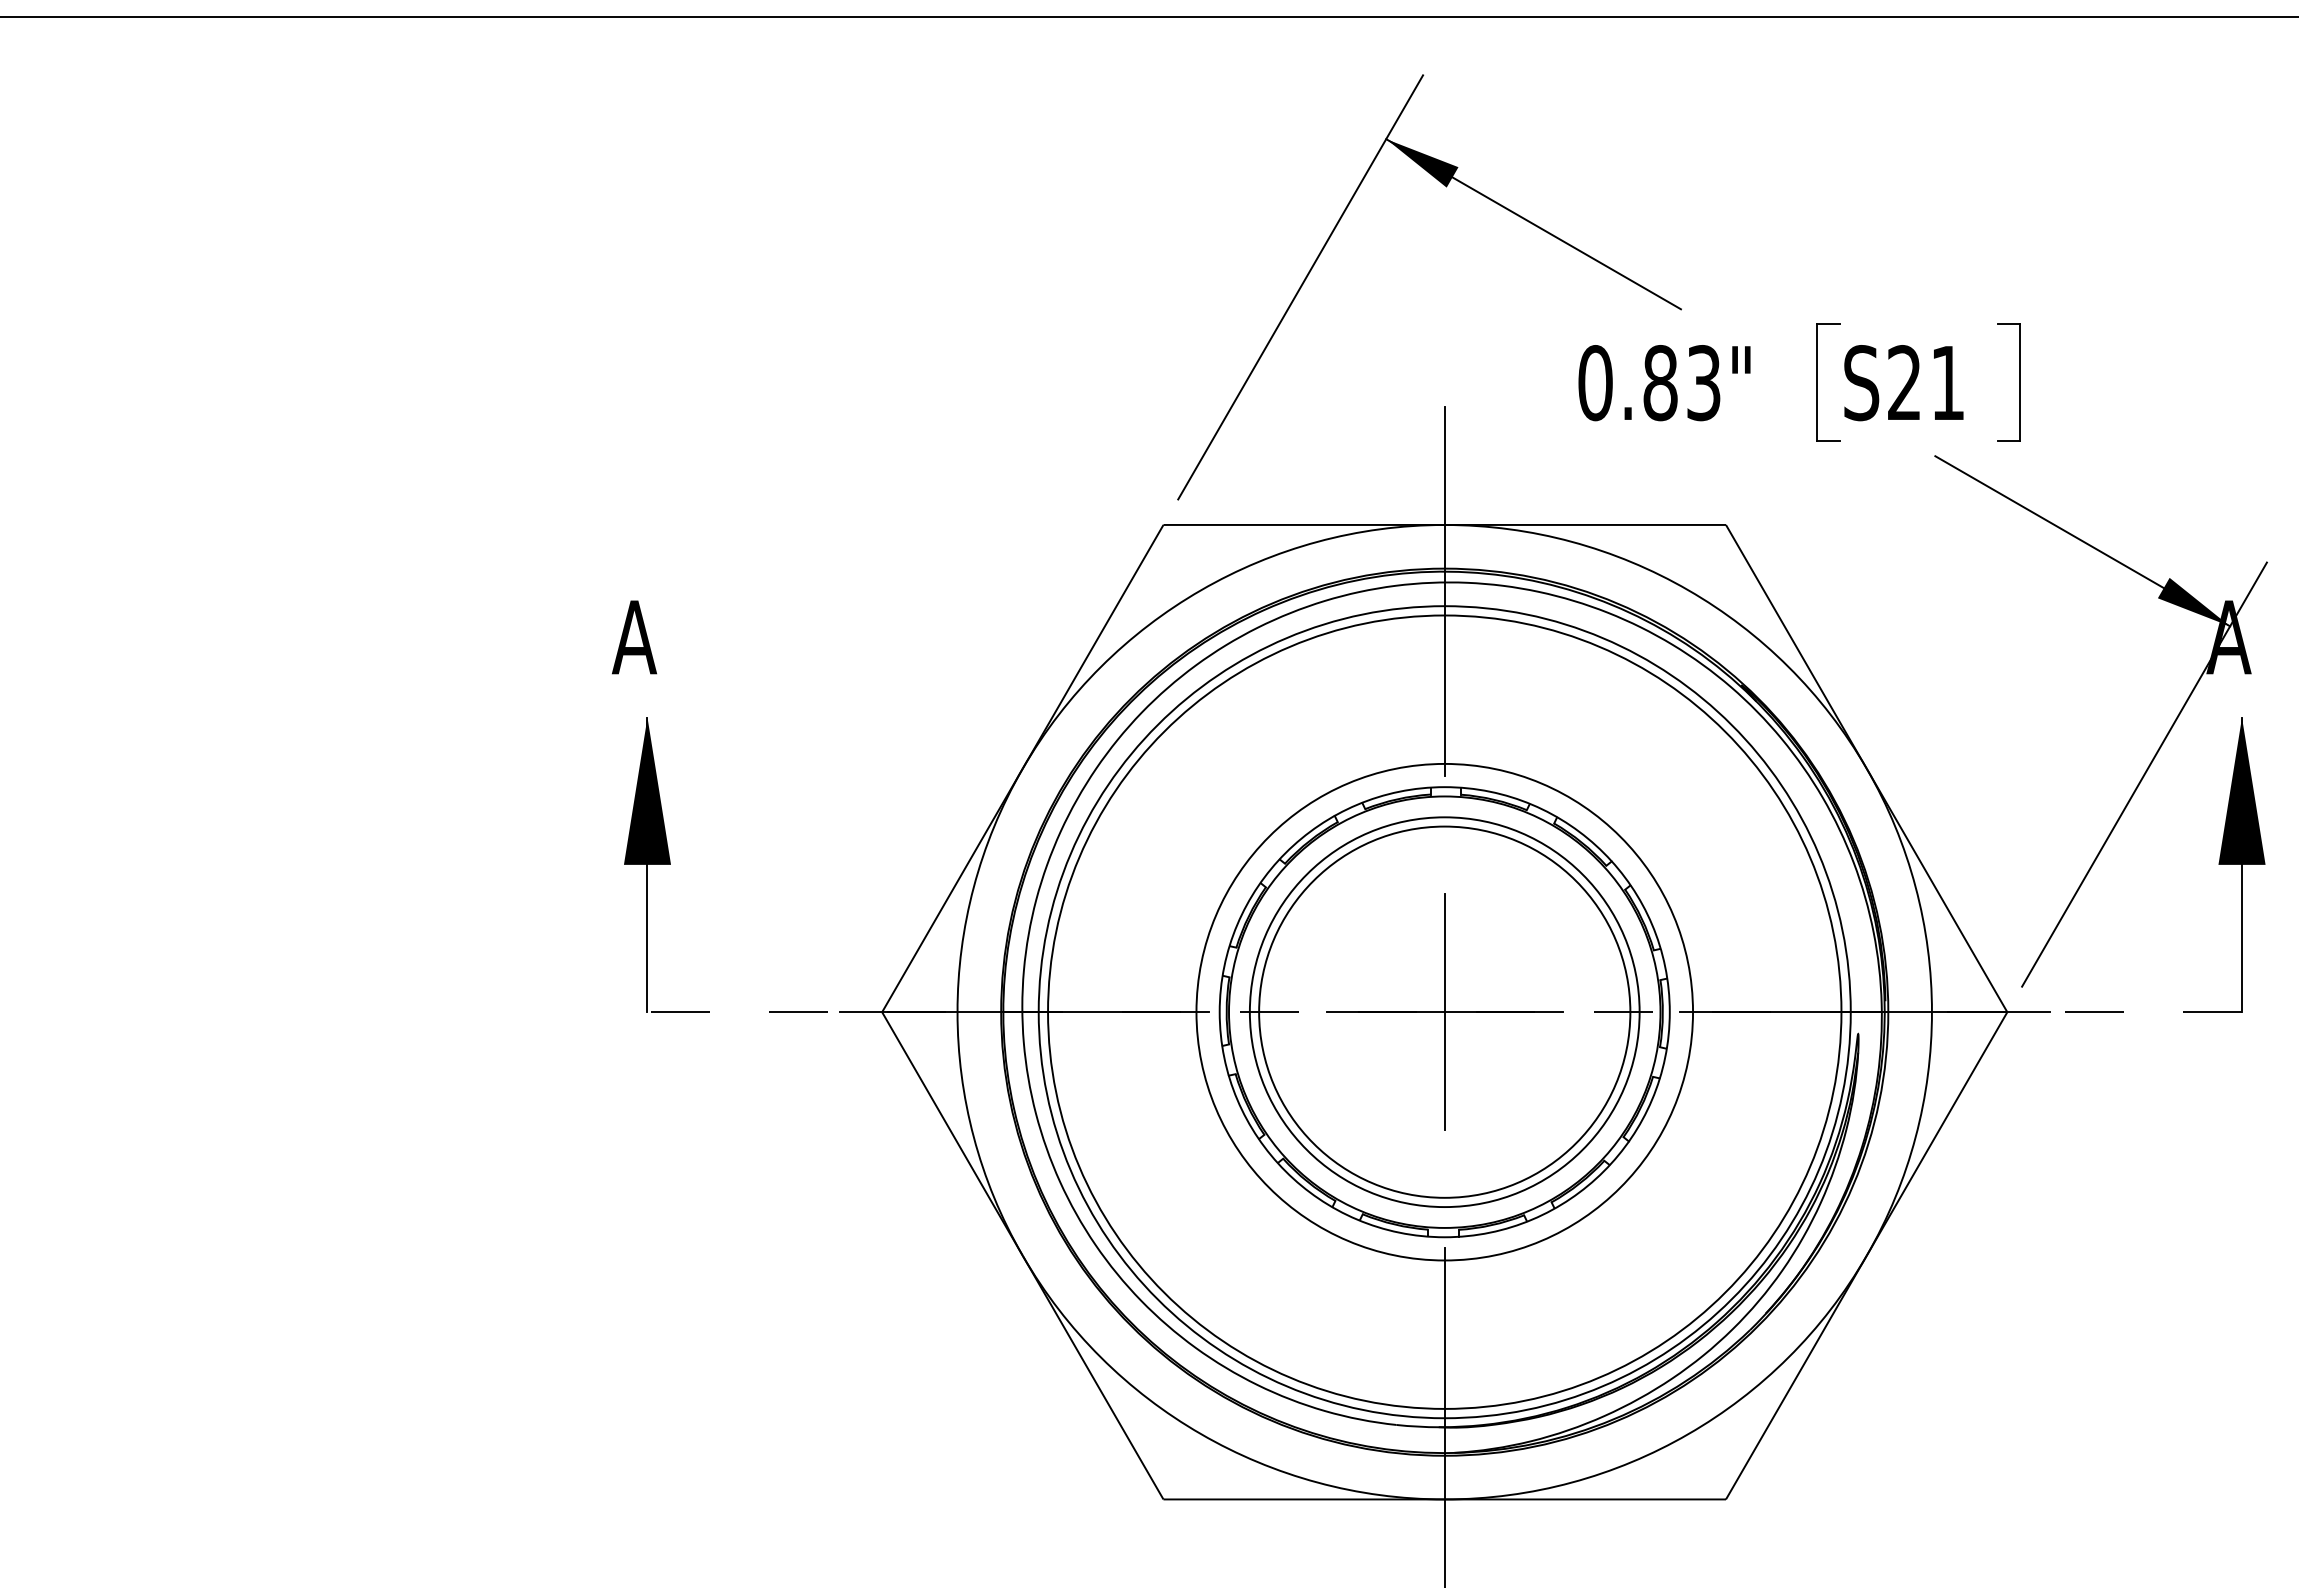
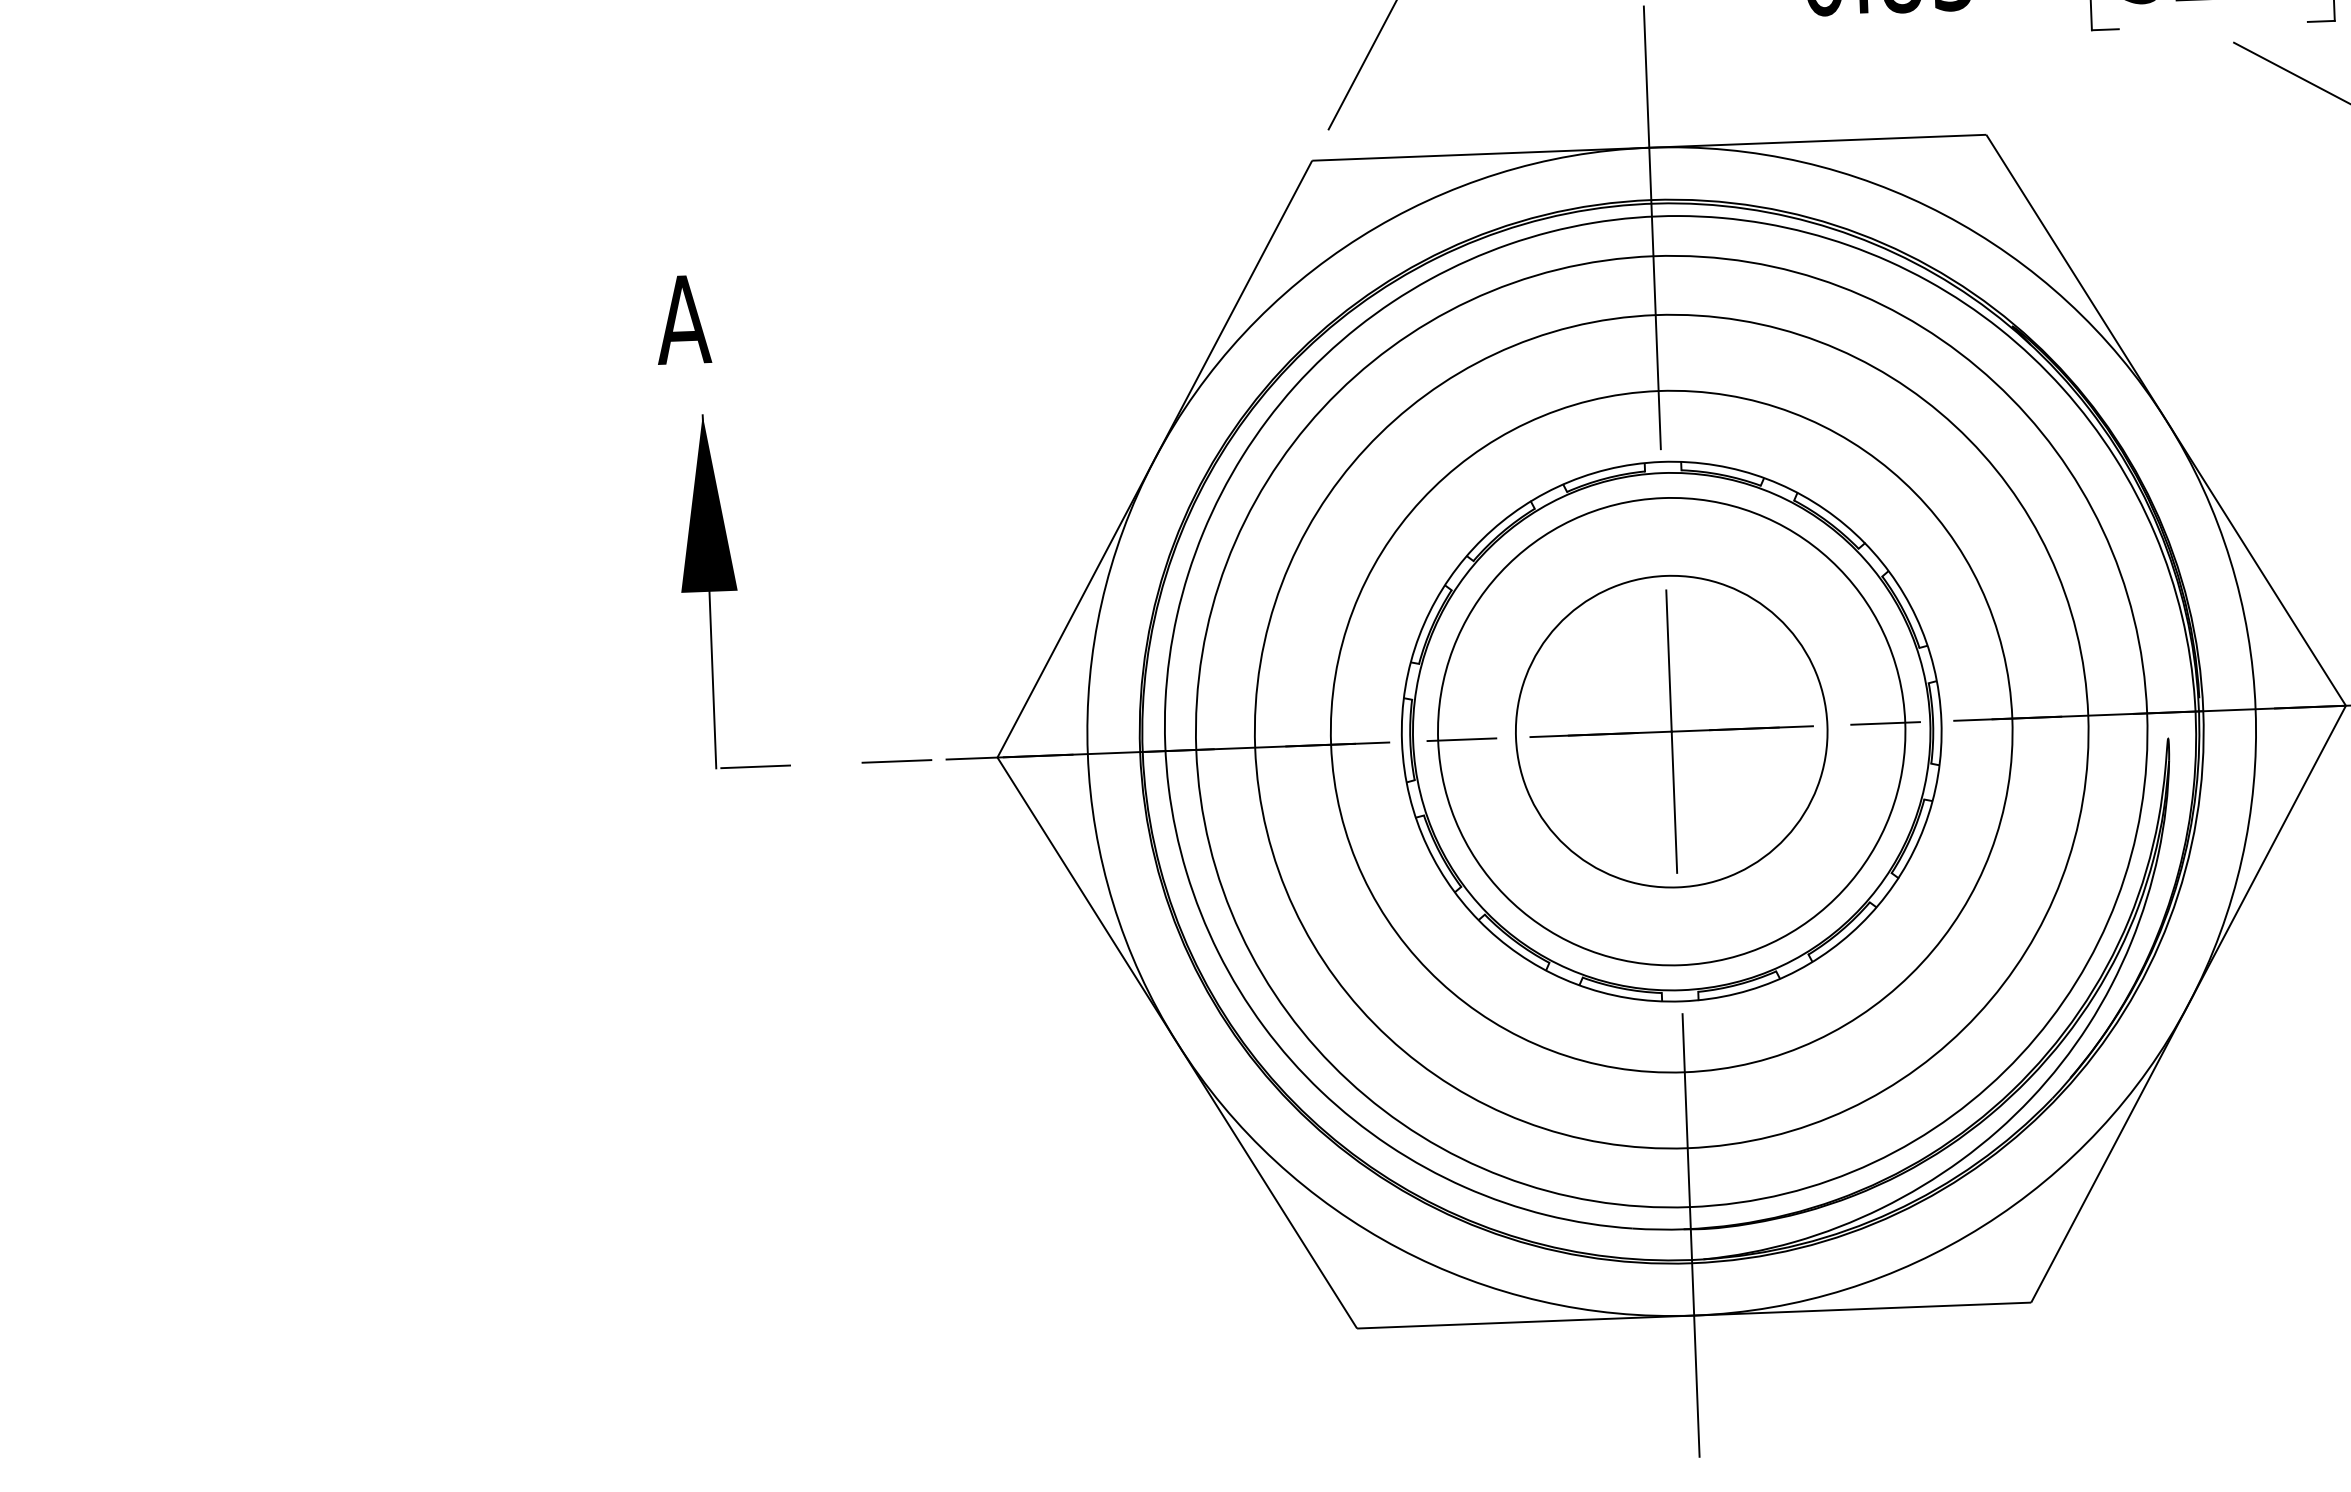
circle: (1444, 1011) -> (1671, 730), size x0.7
circle: (1444, 1011) -> (1671, 730), size x1.4
circle: (1444, 1012) -> (1671, 732), size x0.7

